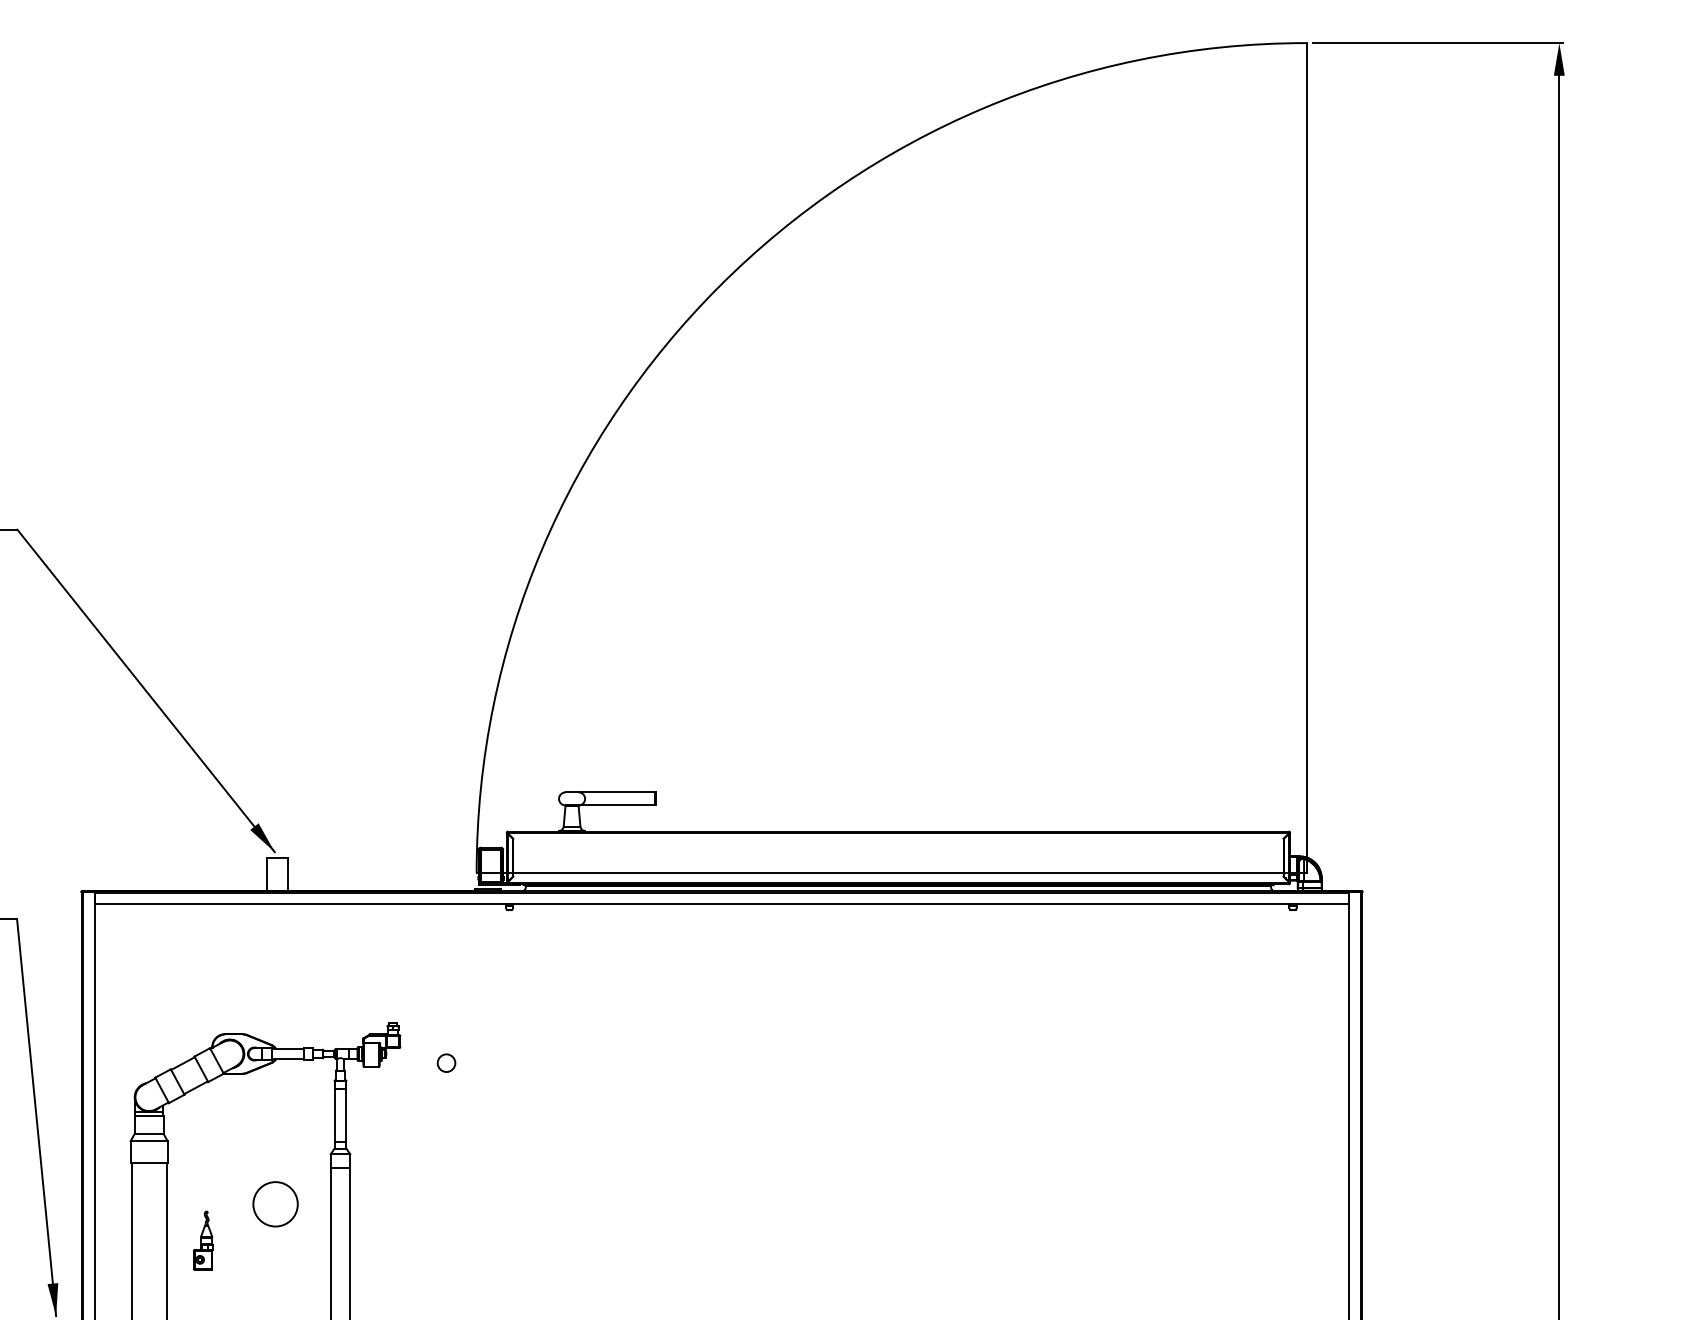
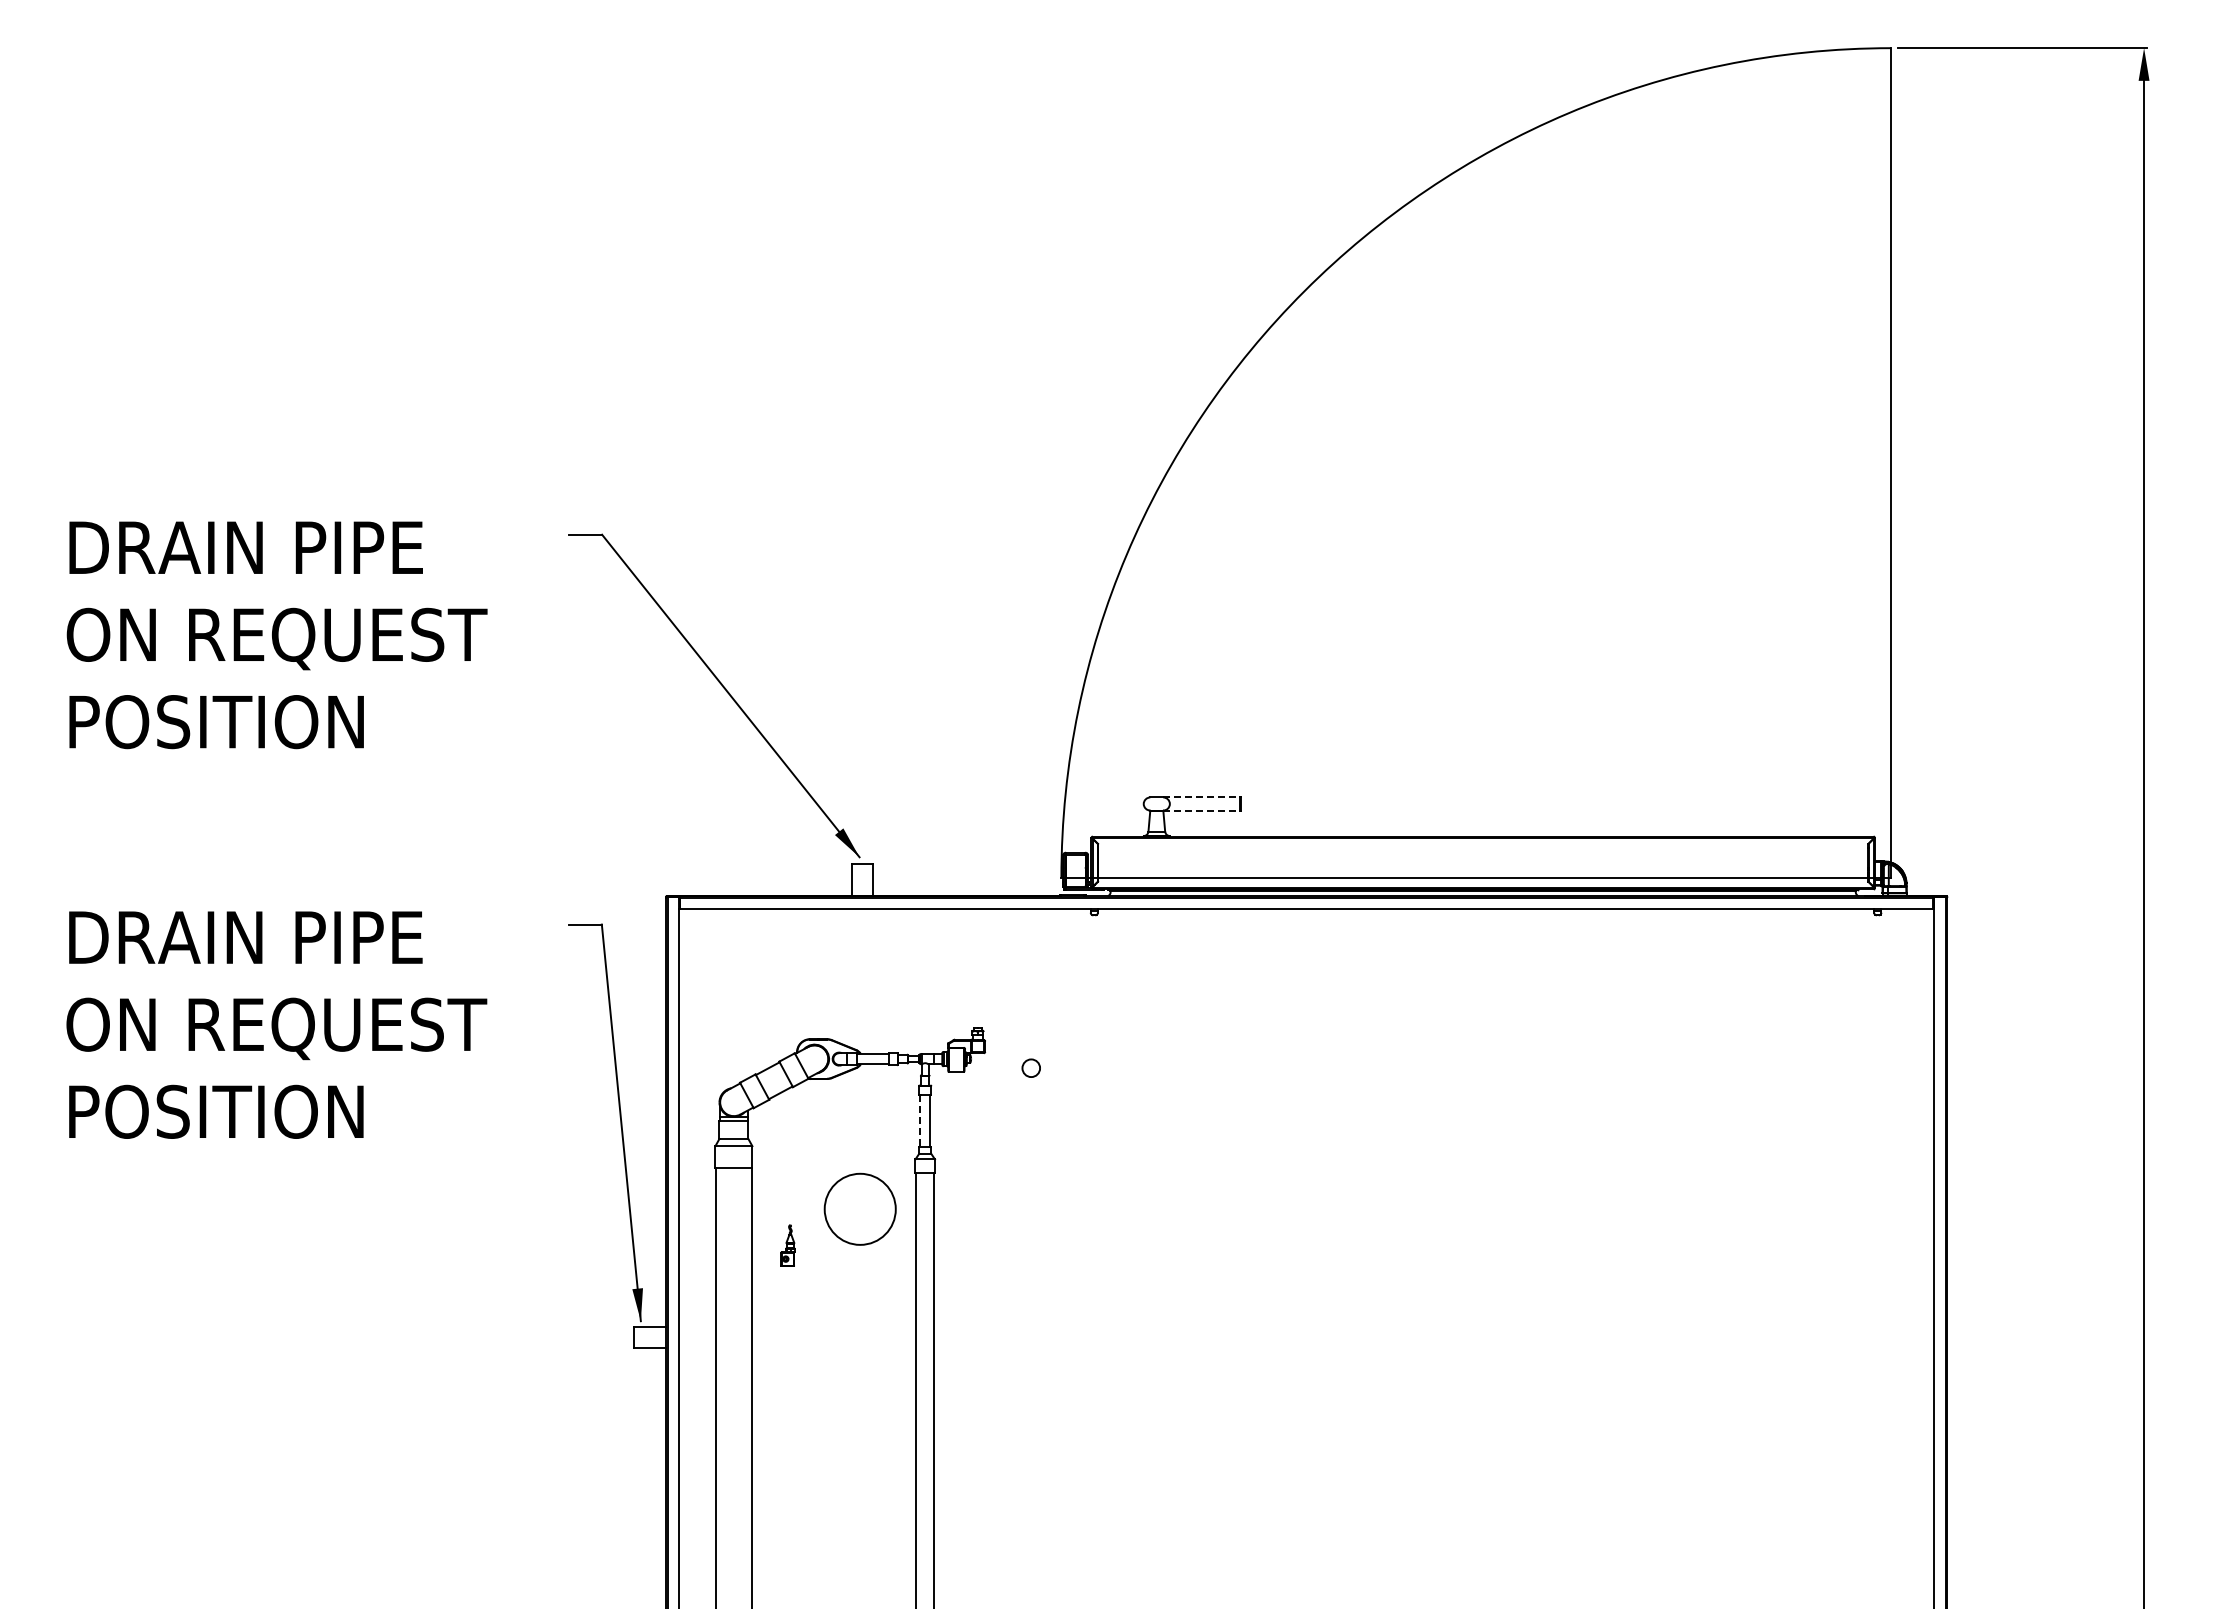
line: (617, 792) -> (1202, 797), solid -> dashed
line: (617, 805) -> (1202, 810), solid -> dashed
line: (335, 1116) -> (920, 1121), solid -> dashed
circle: (275, 1204) -> (860, 1209), size x1.6
part: (202, 1240) -> (787, 1245), size x0.7

